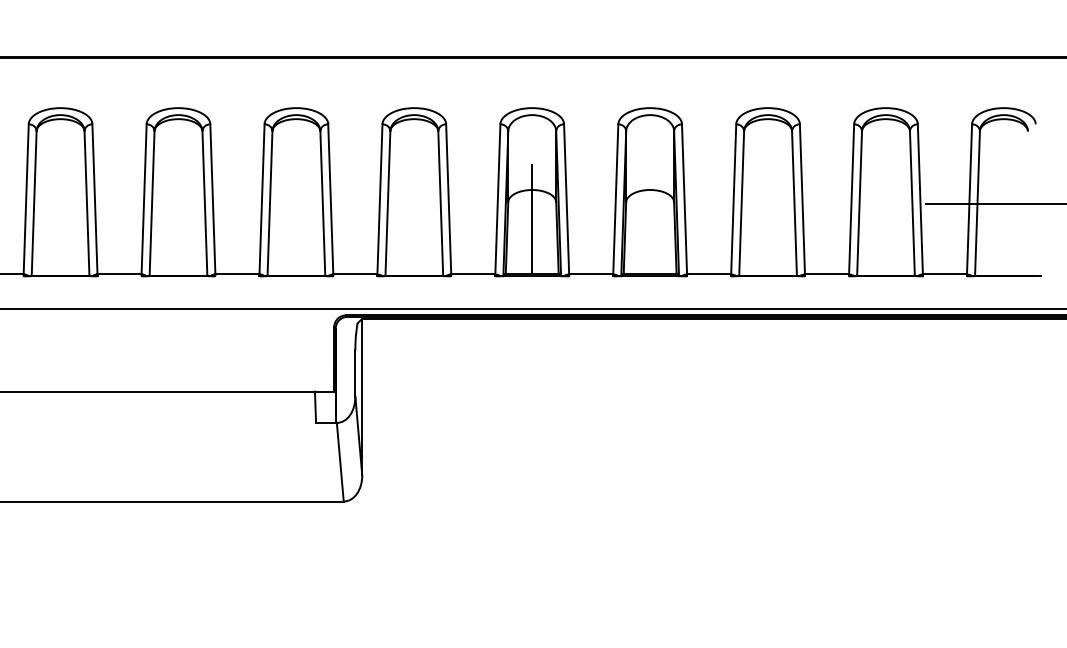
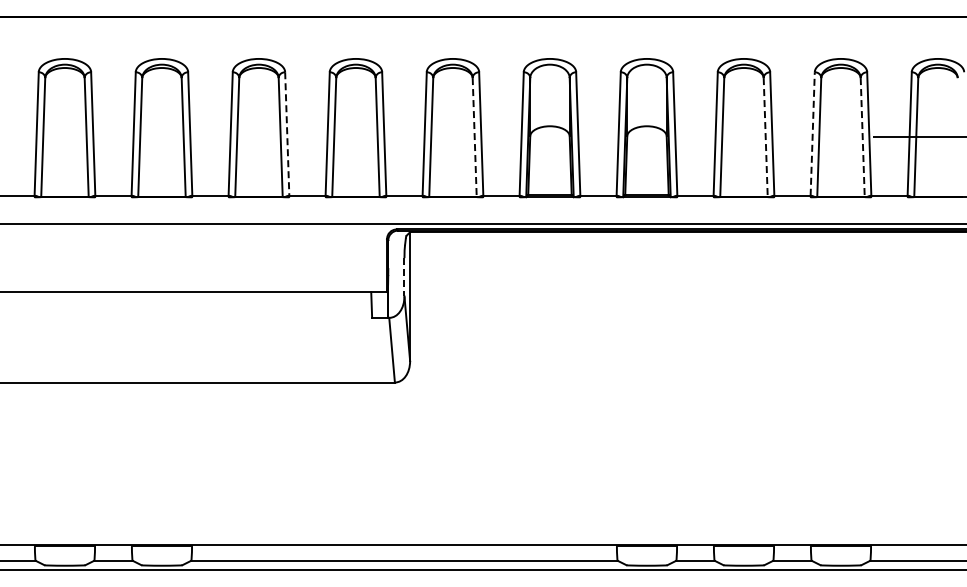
line: (213, 199) -> (287, 134), solid -> dashed
line: (851, 199) -> (812, 134), solid -> dashed
line: (440, 203) -> (474, 137), solid -> dashed
line: (794, 203) -> (765, 137), solid -> dashed
line: (912, 203) -> (862, 137), solid -> dashed
line: (531, 219) -> (549, 150), removed
line: (355, 373) -> (404, 277), solid -> dashed

